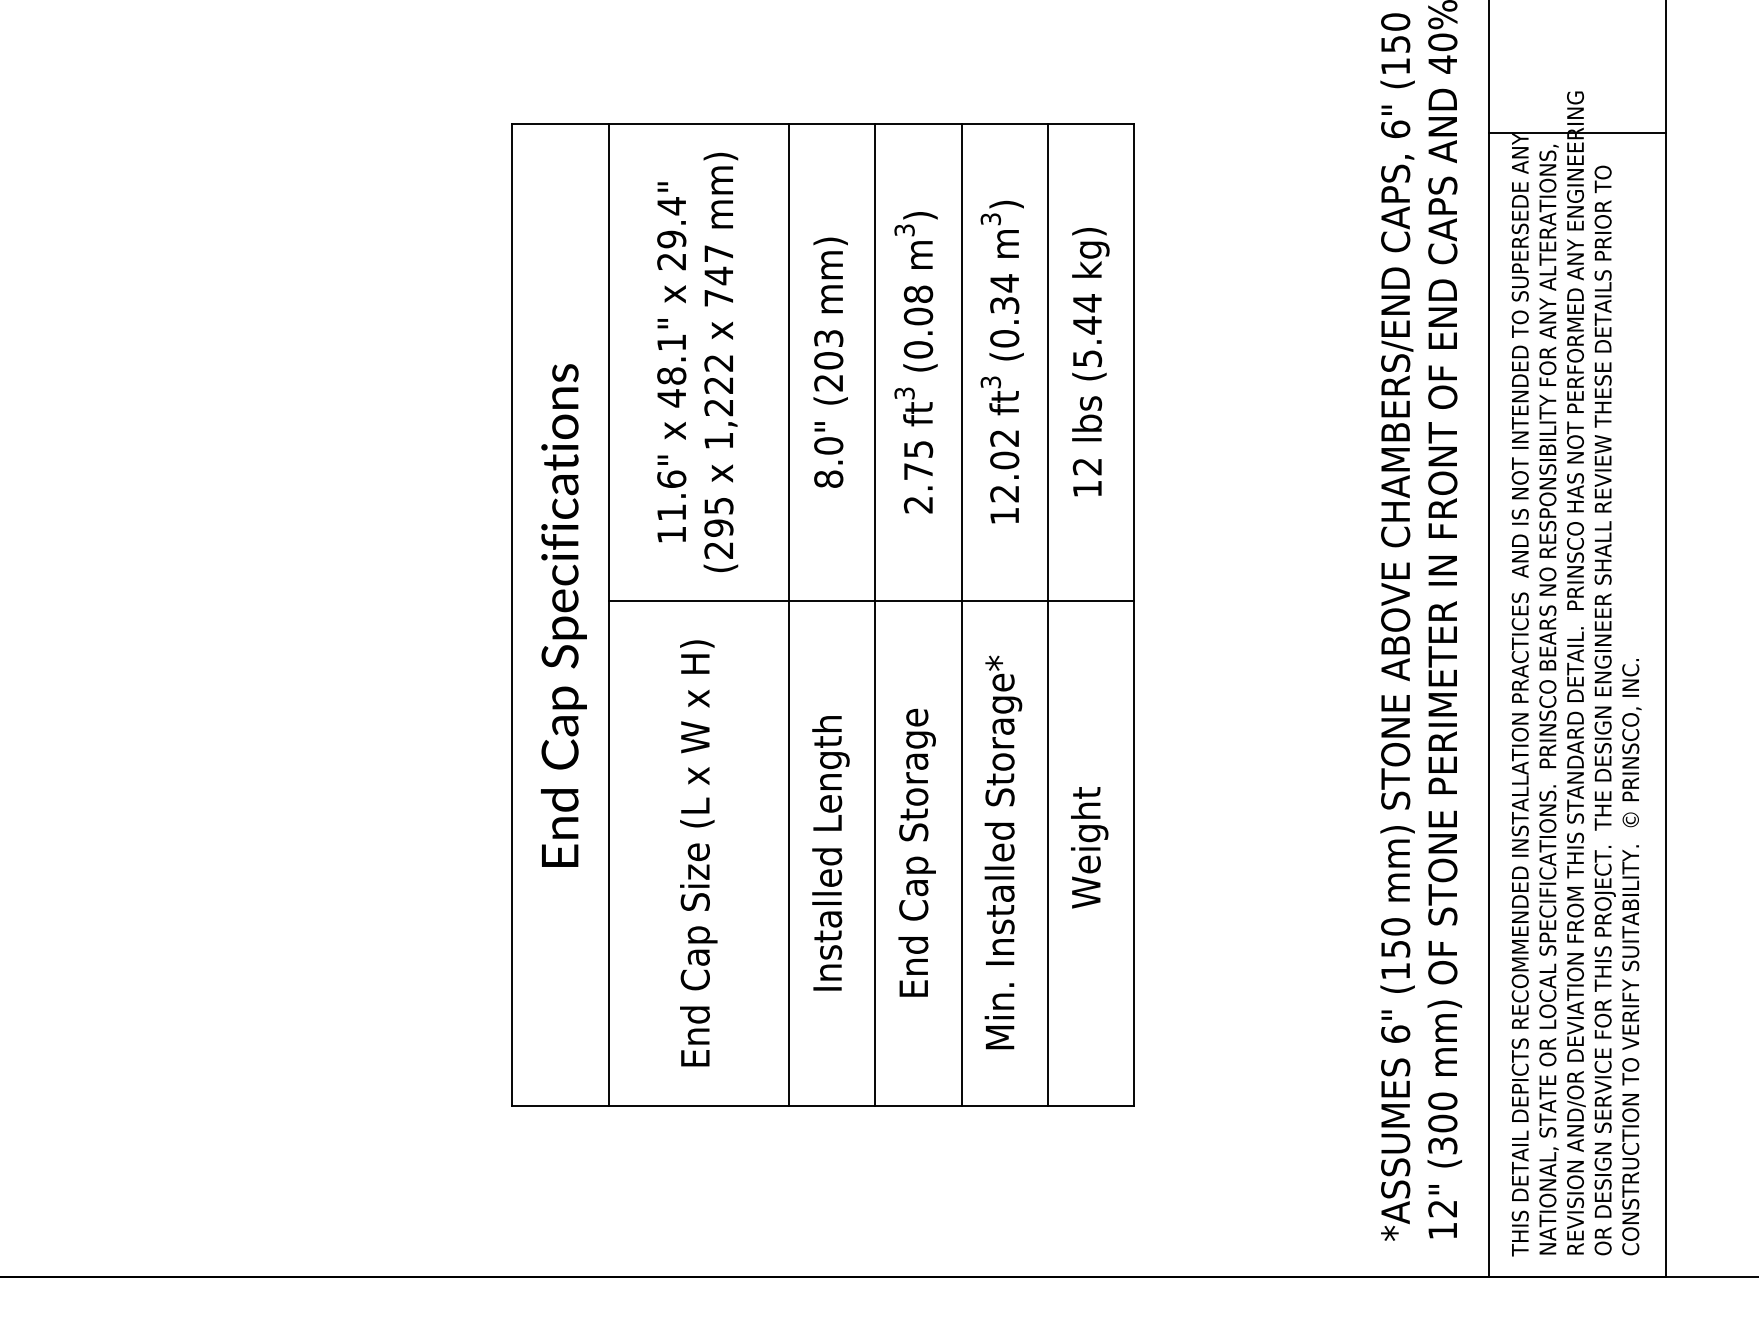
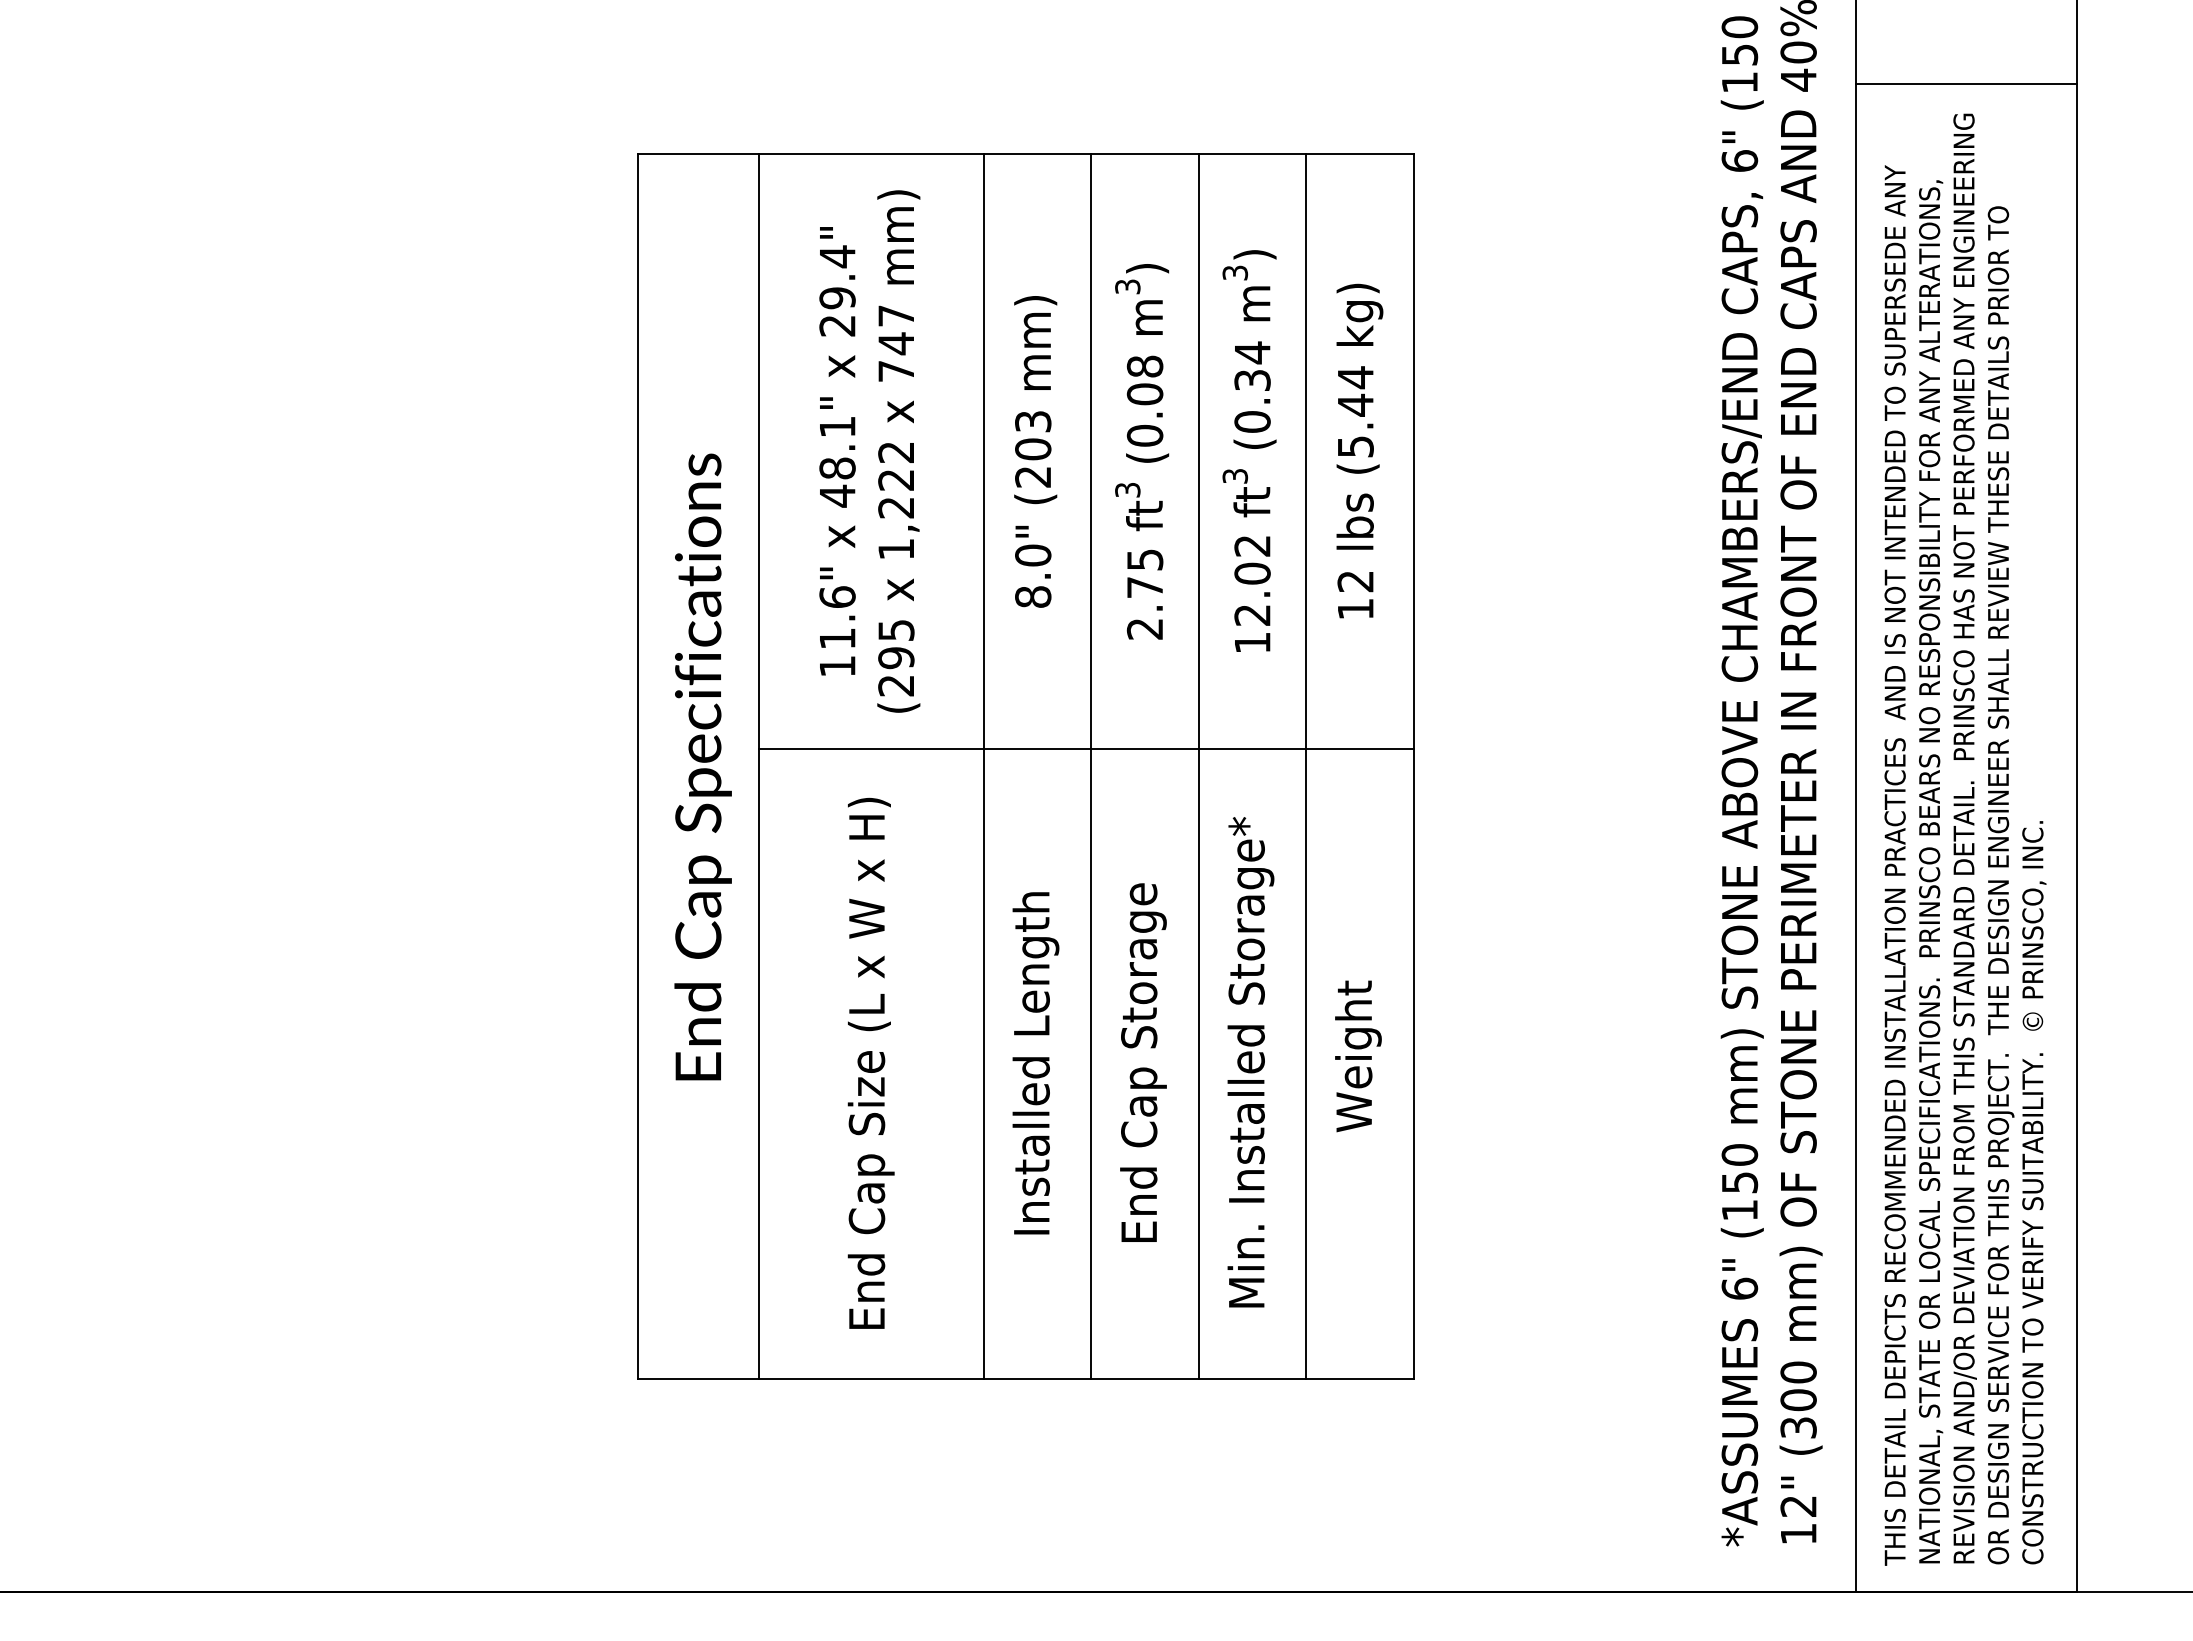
line: (1577, 132) -> (1966, 83), moved

